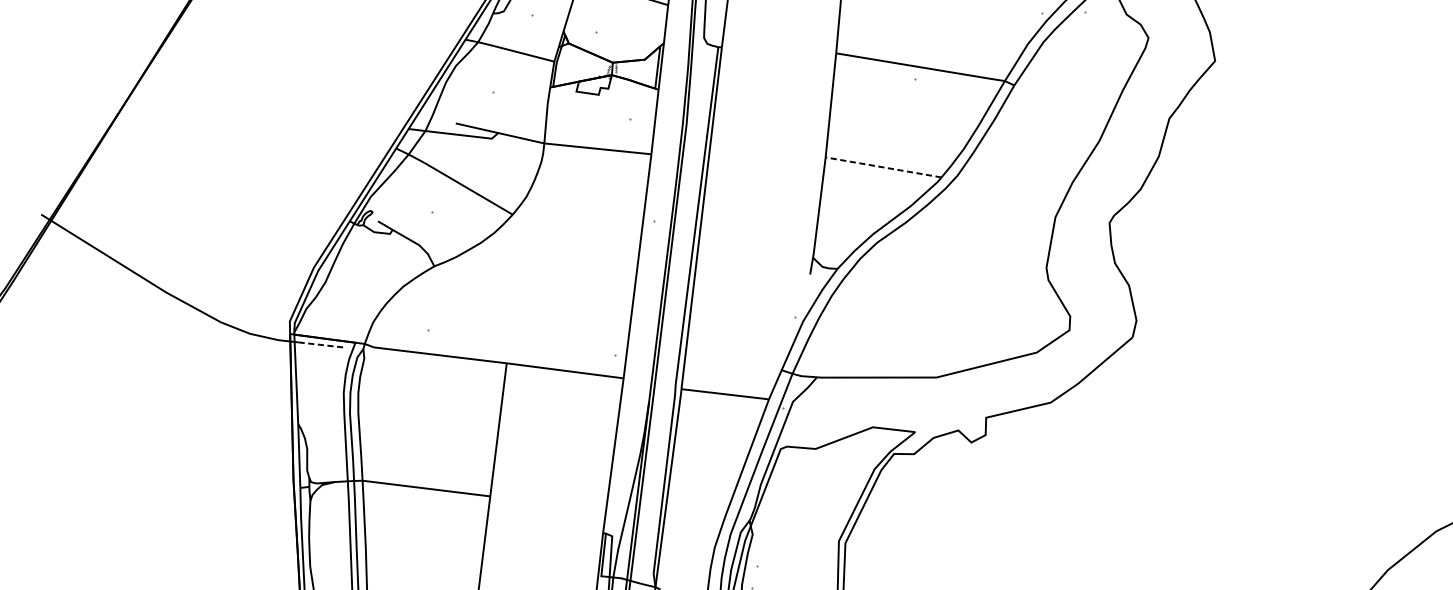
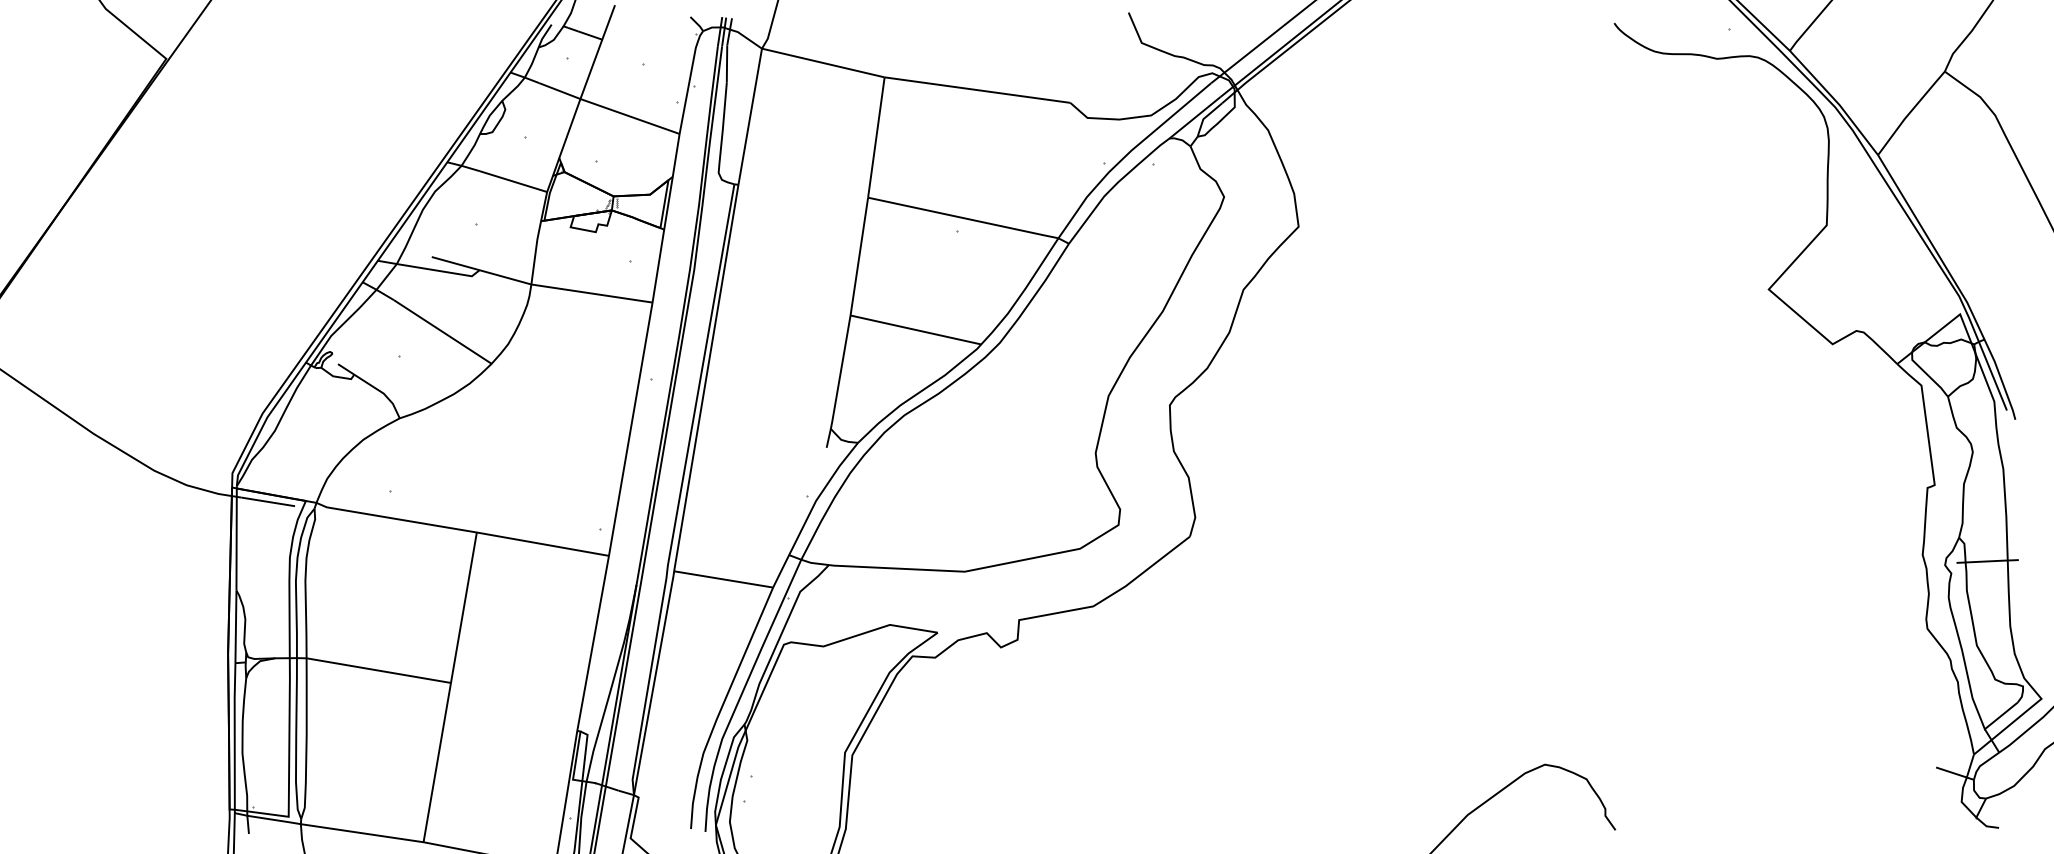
line: (883, 167) -> (915, 329), dashed -> solid
line: (322, 344) -> (268, 501), dashed -> solid

